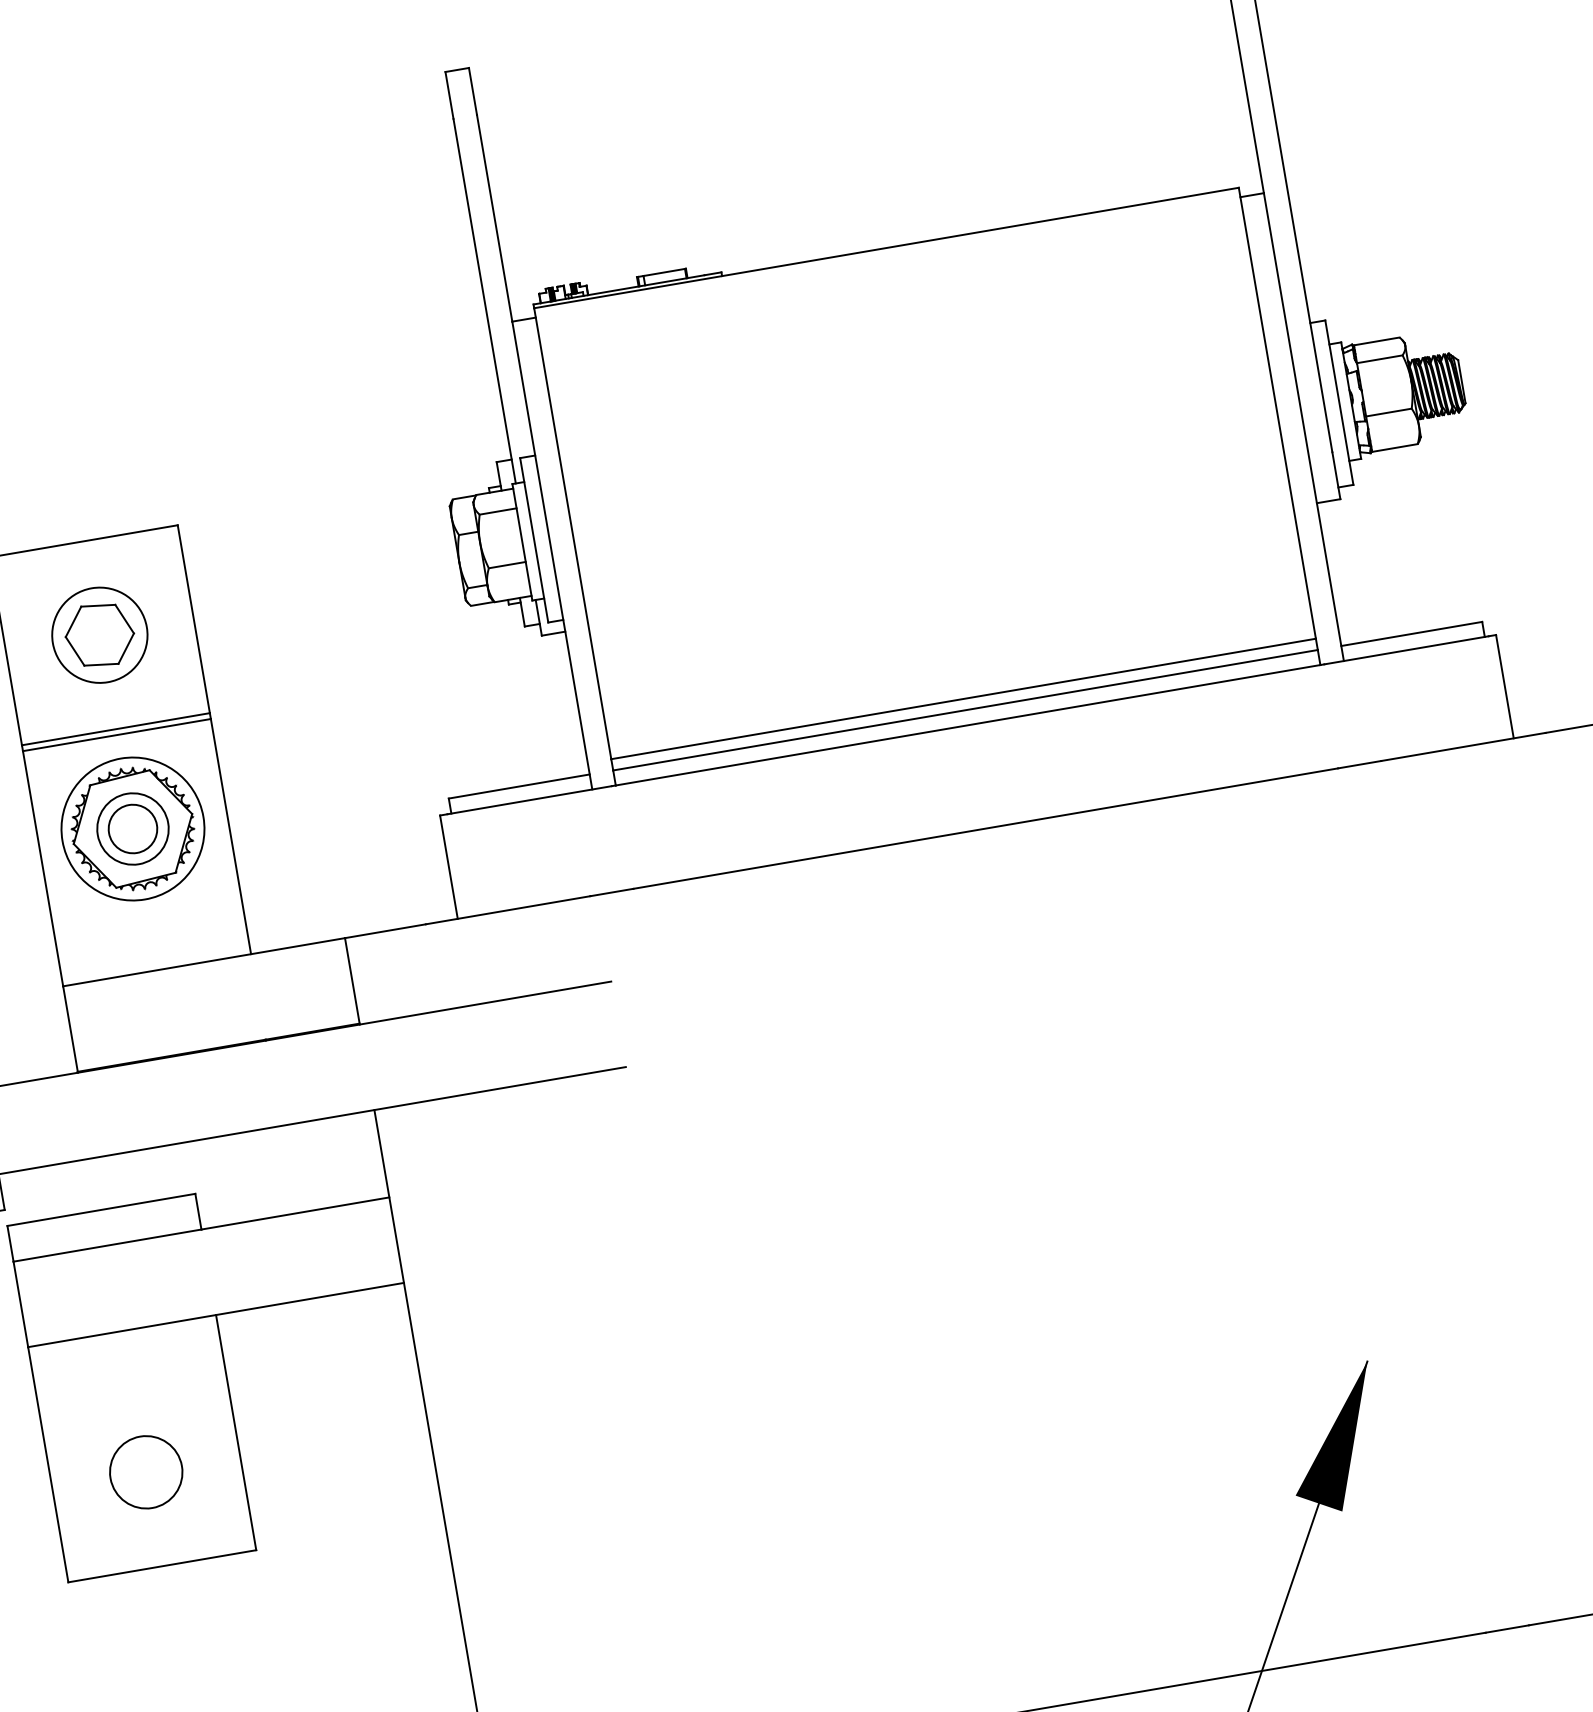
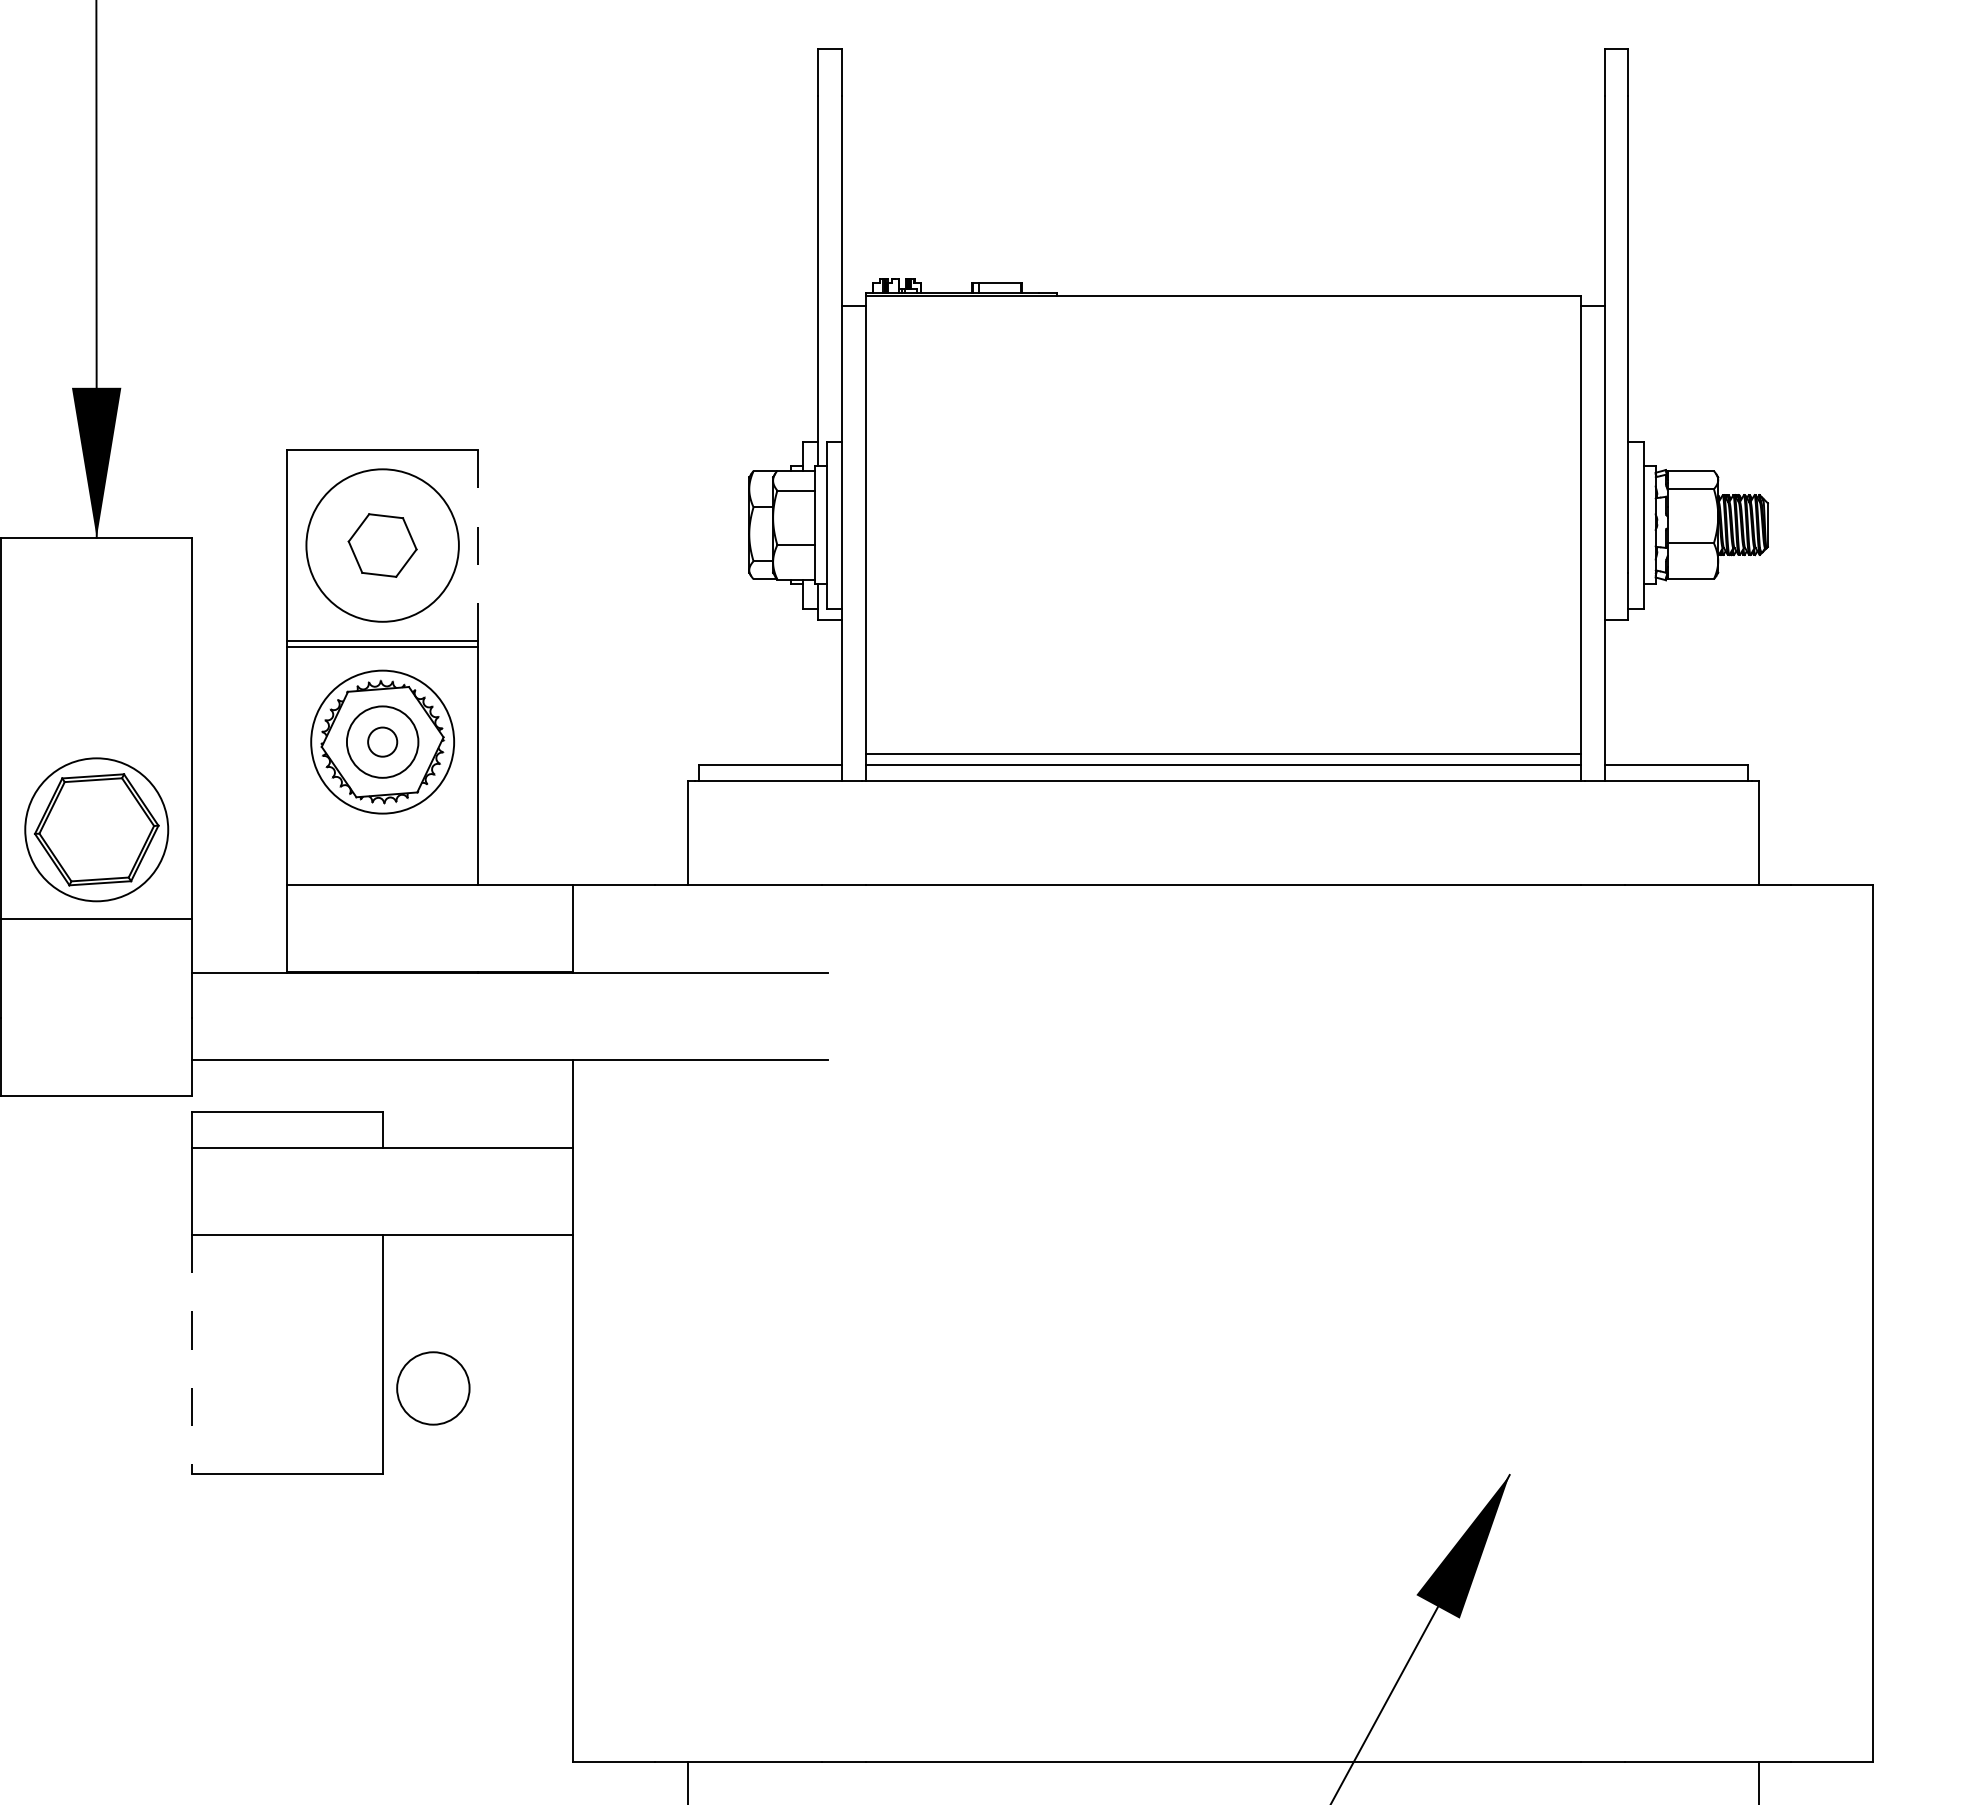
line: (193, 619) -> (477, 545), solid -> dashed
circle: (99, 635) -> (382, 545), size x1.6
circle: (132, 828) -> (382, 741), size x0.6
line: (48, 1464) -> (192, 1354), solid -> dashed
circle: (146, 1472) -> (433, 1388), moved

